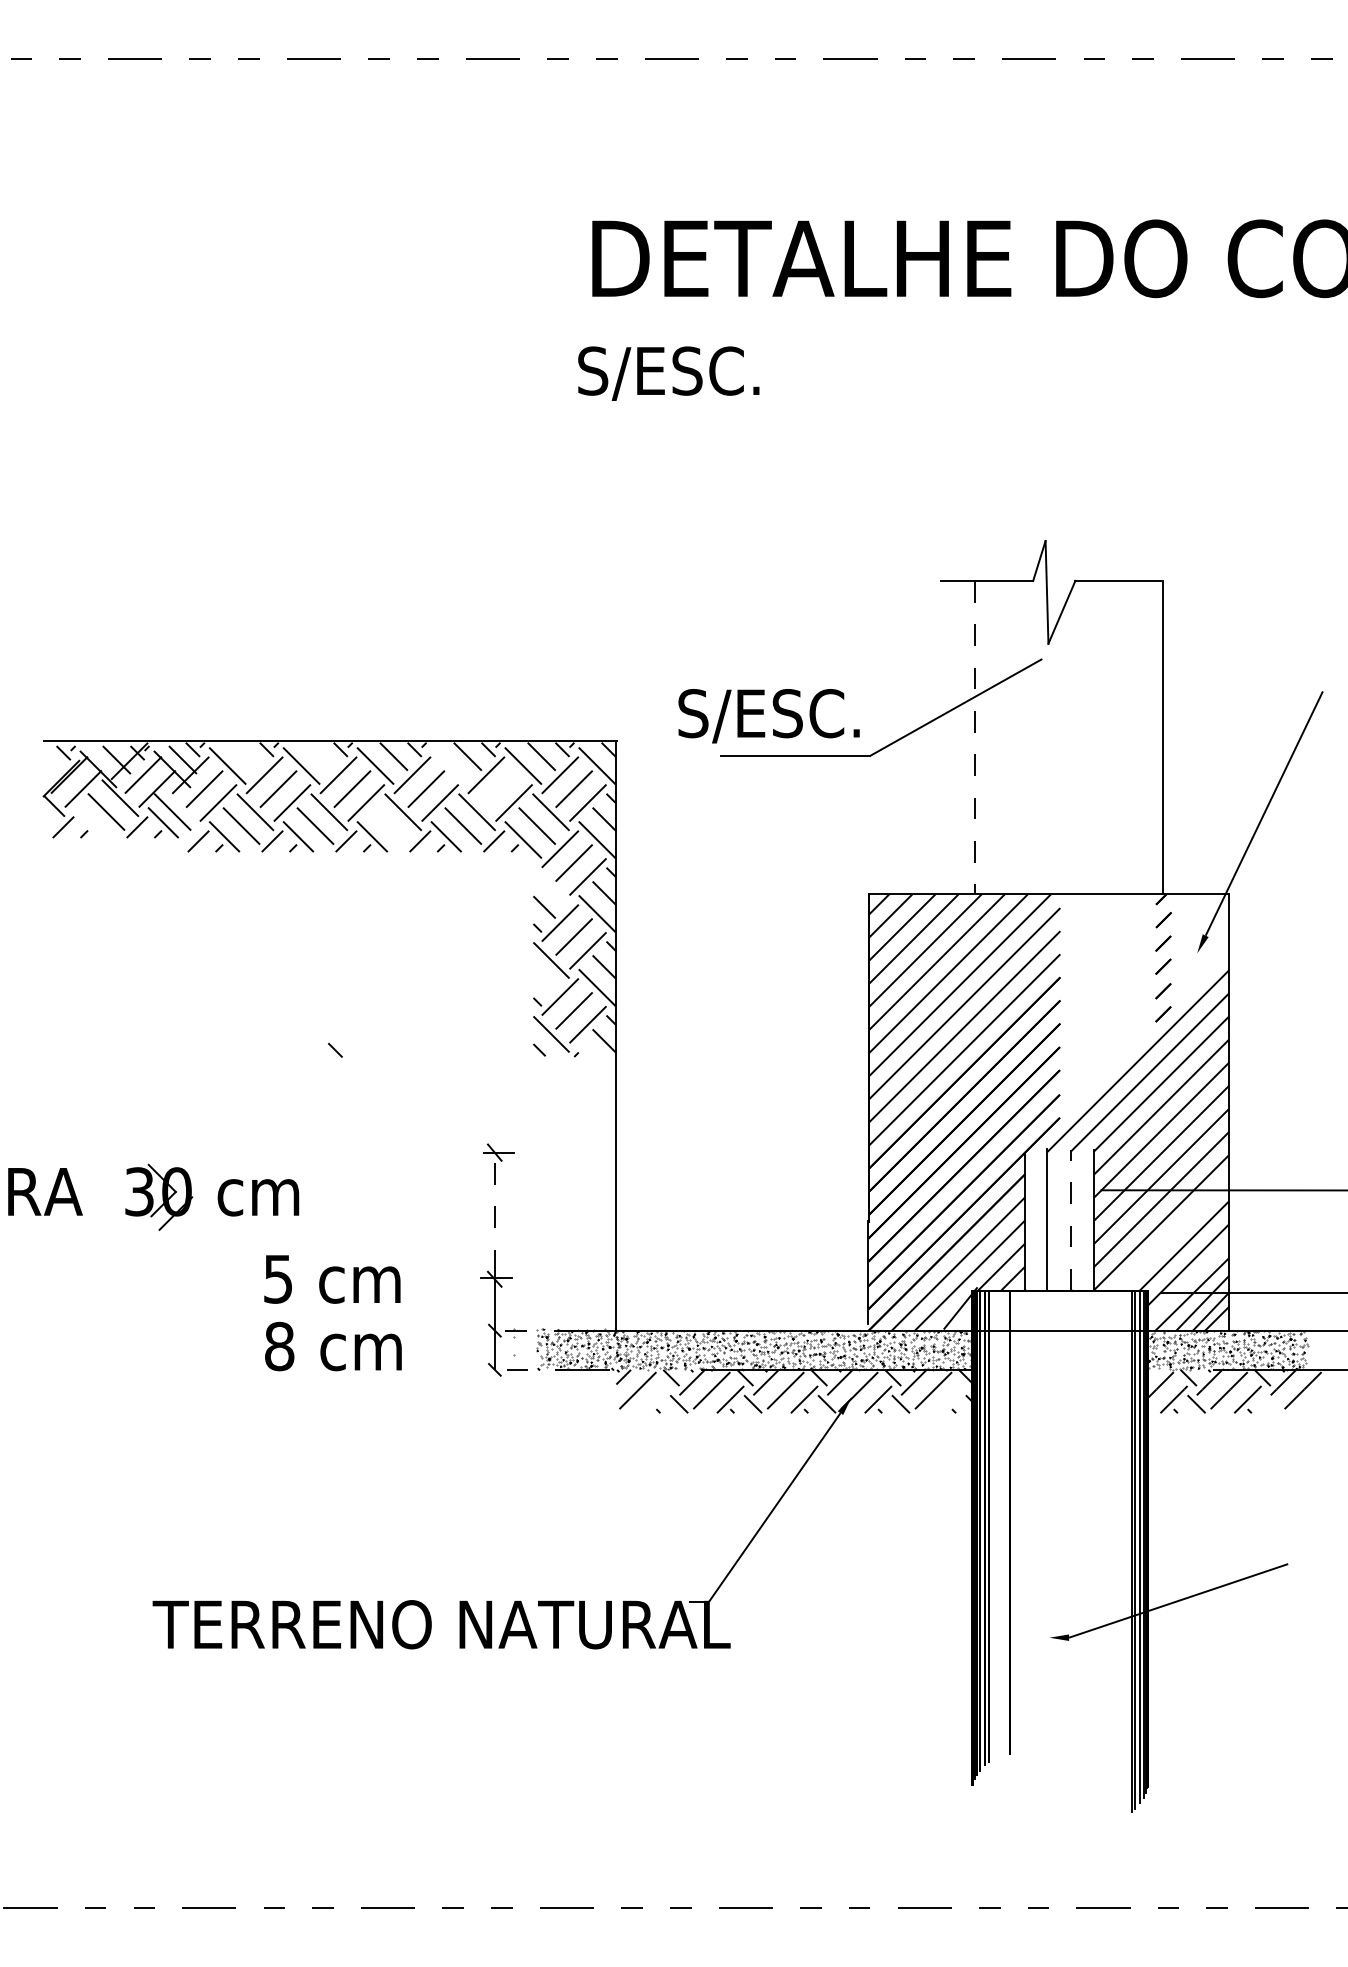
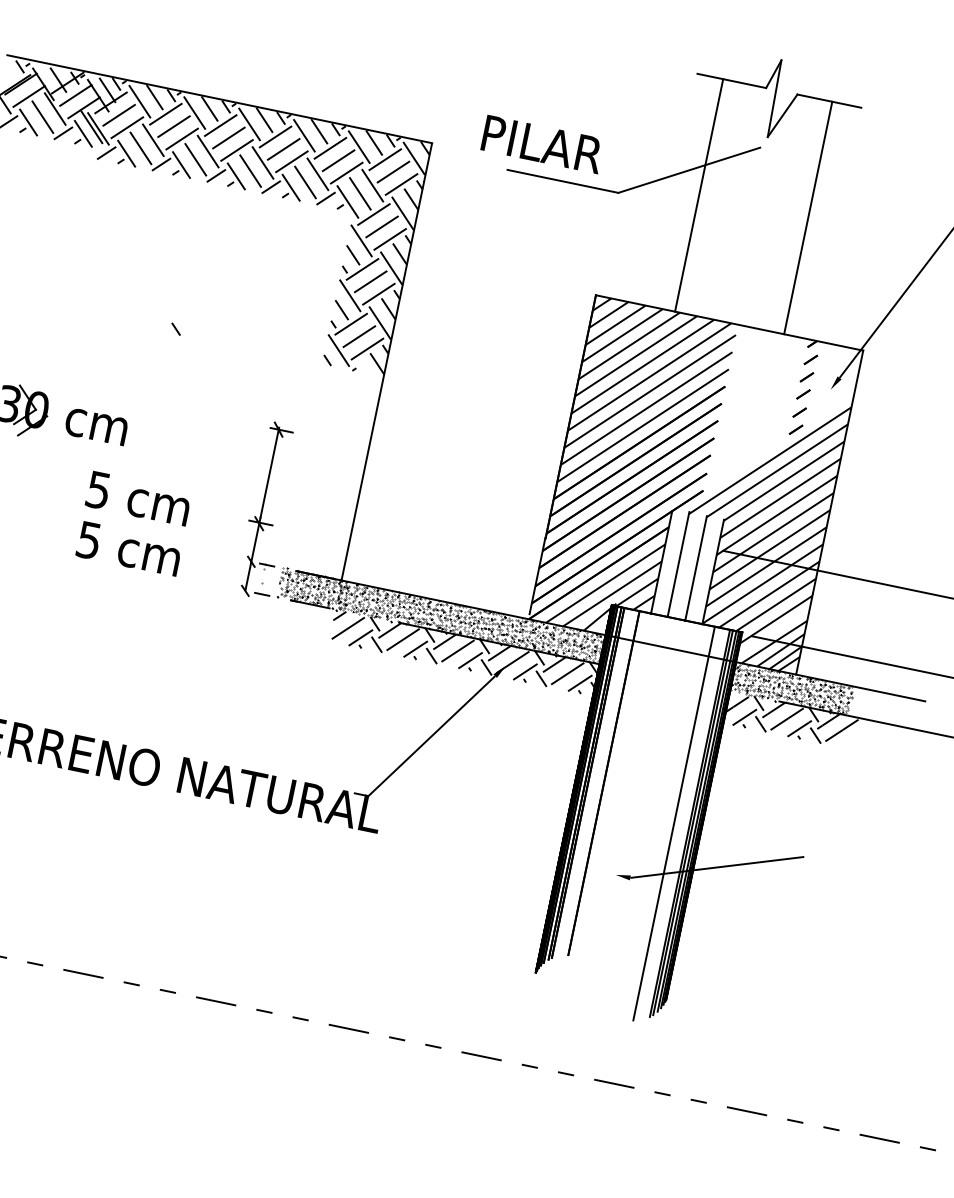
text: (768, 716) -> (548, 148), S/ESC. -> PILAR
line: (975, 737) -> (699, 195), dashed -> solid
line: (1163, 737) -> (808, 218), moved
line: (246, 756) -> (155, 97), added
line: (319, 756) -> (209, 108), added
line: (448, 765) -> (303, 135), added
line: (499, 788) -> (338, 160), added
line: (181, 811) -> (98, 128), added
line: (89, 822) -> (28, 122), added
line: (388, 825) -> (250, 170), added
line: (551, 886) -> (361, 240), added
line: (544, 981) -> (341, 310), added
line: (494, 1210) -> (269, 472), dashed -> solid
line: (1071, 1219) -> (696, 567), dashed -> solid
line: (1172, 1234) -> (769, 594), added
text: (279, 1346) -> (89, 540), 8 -> 5
line: (656, 1399) -> (360, 637), added
line: (951, 1399) -> (579, 683), added
line: (1270, 1404) -> (815, 735), added
line: (1111, 1555) -> (674, 823), added

